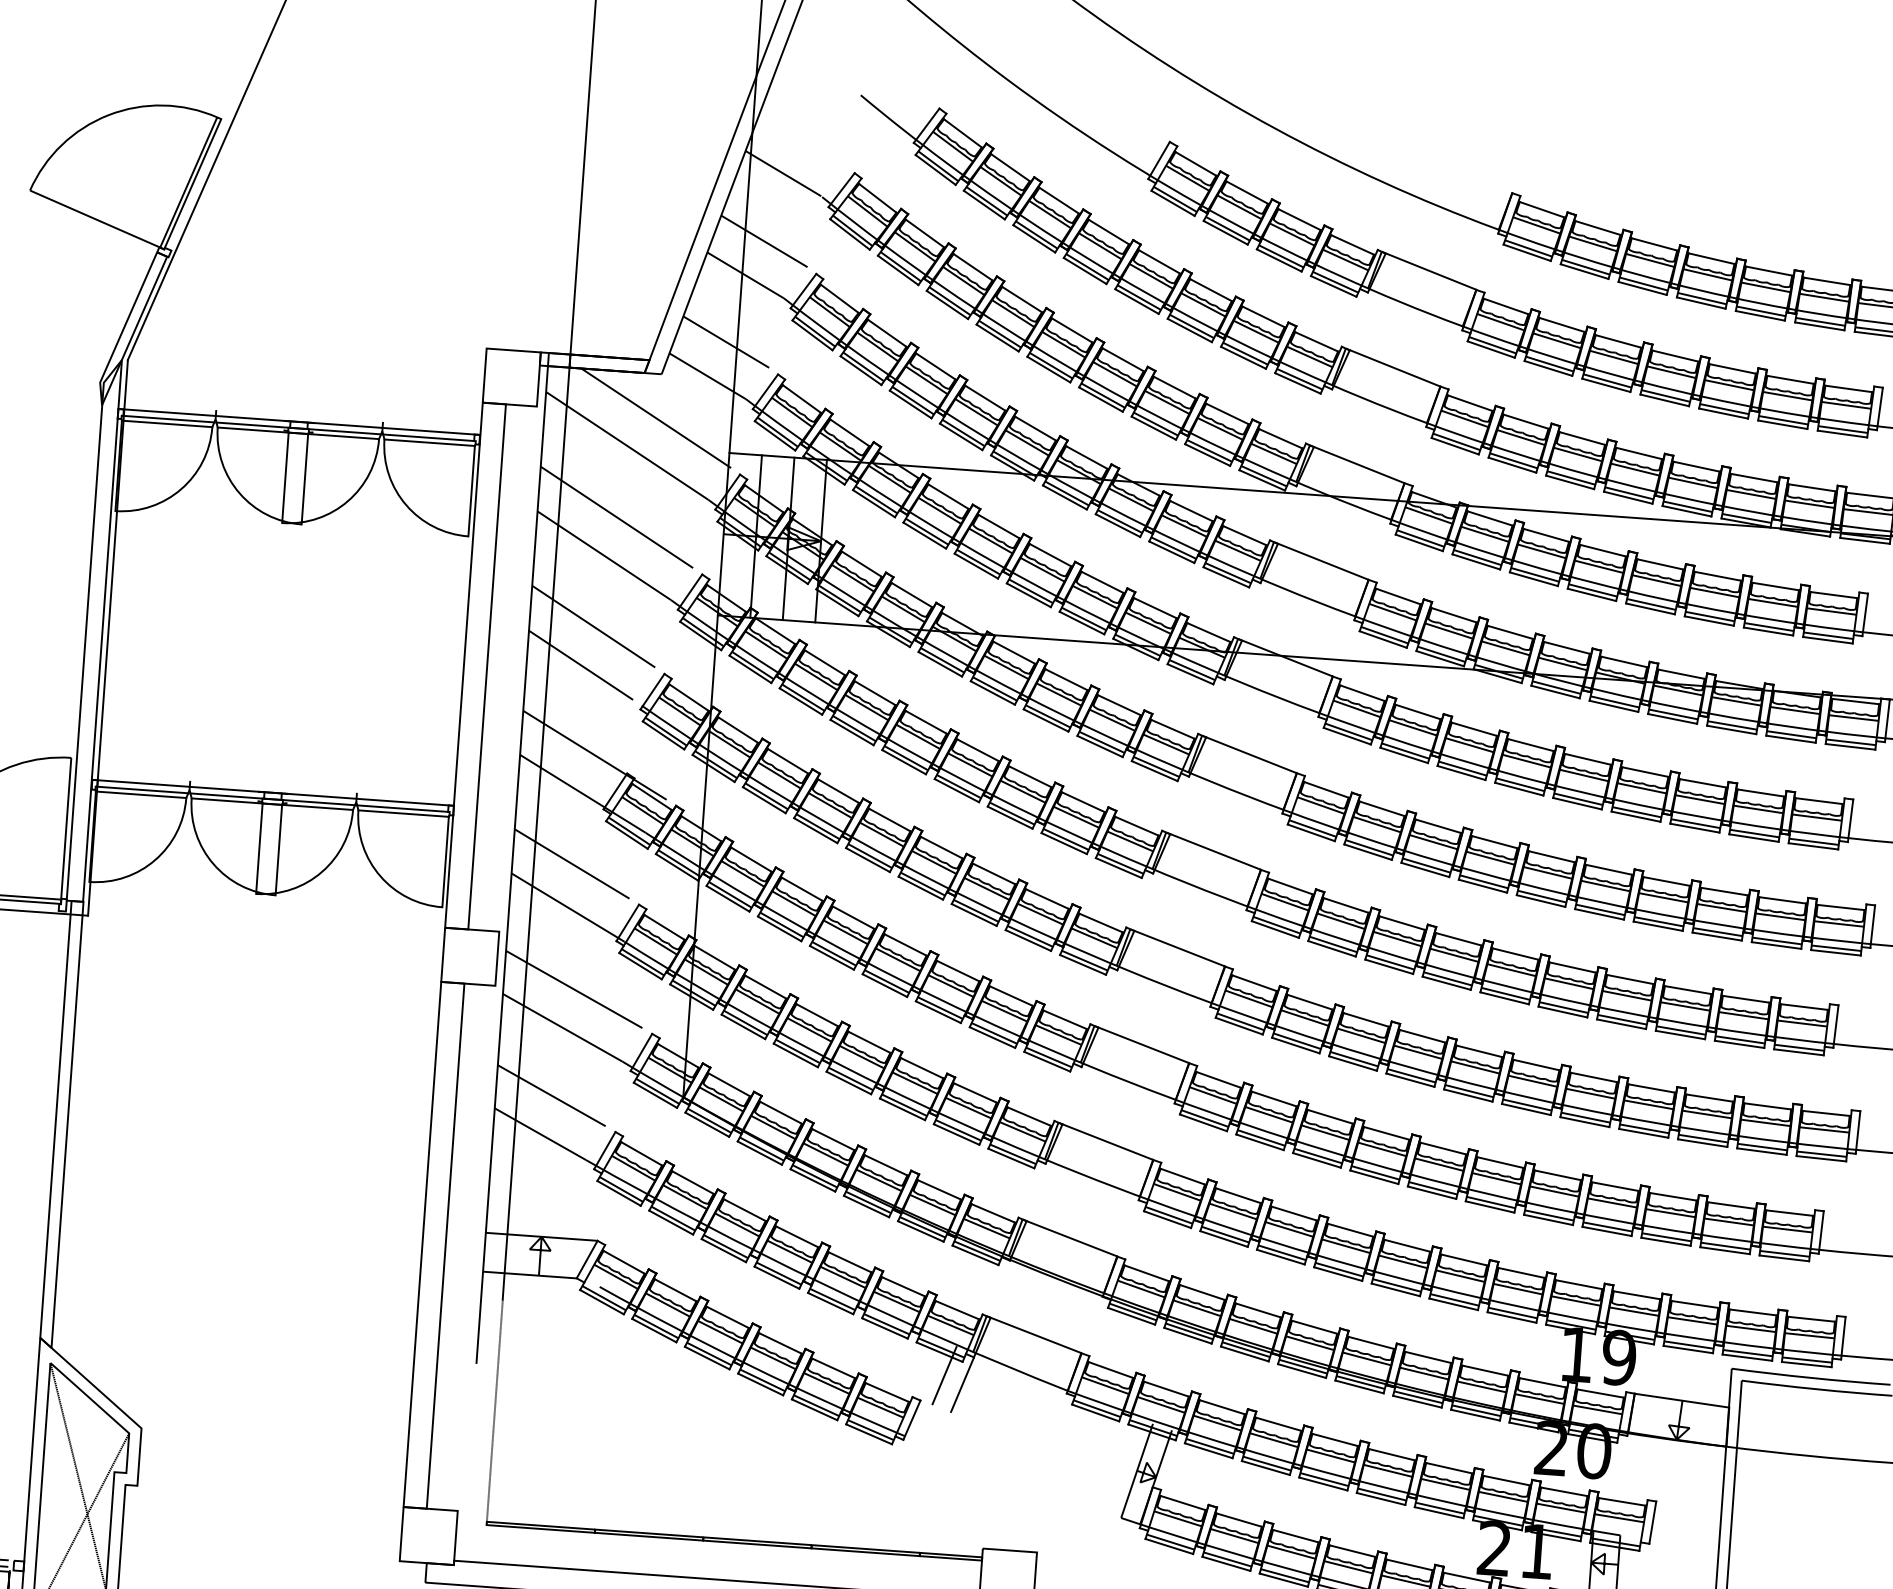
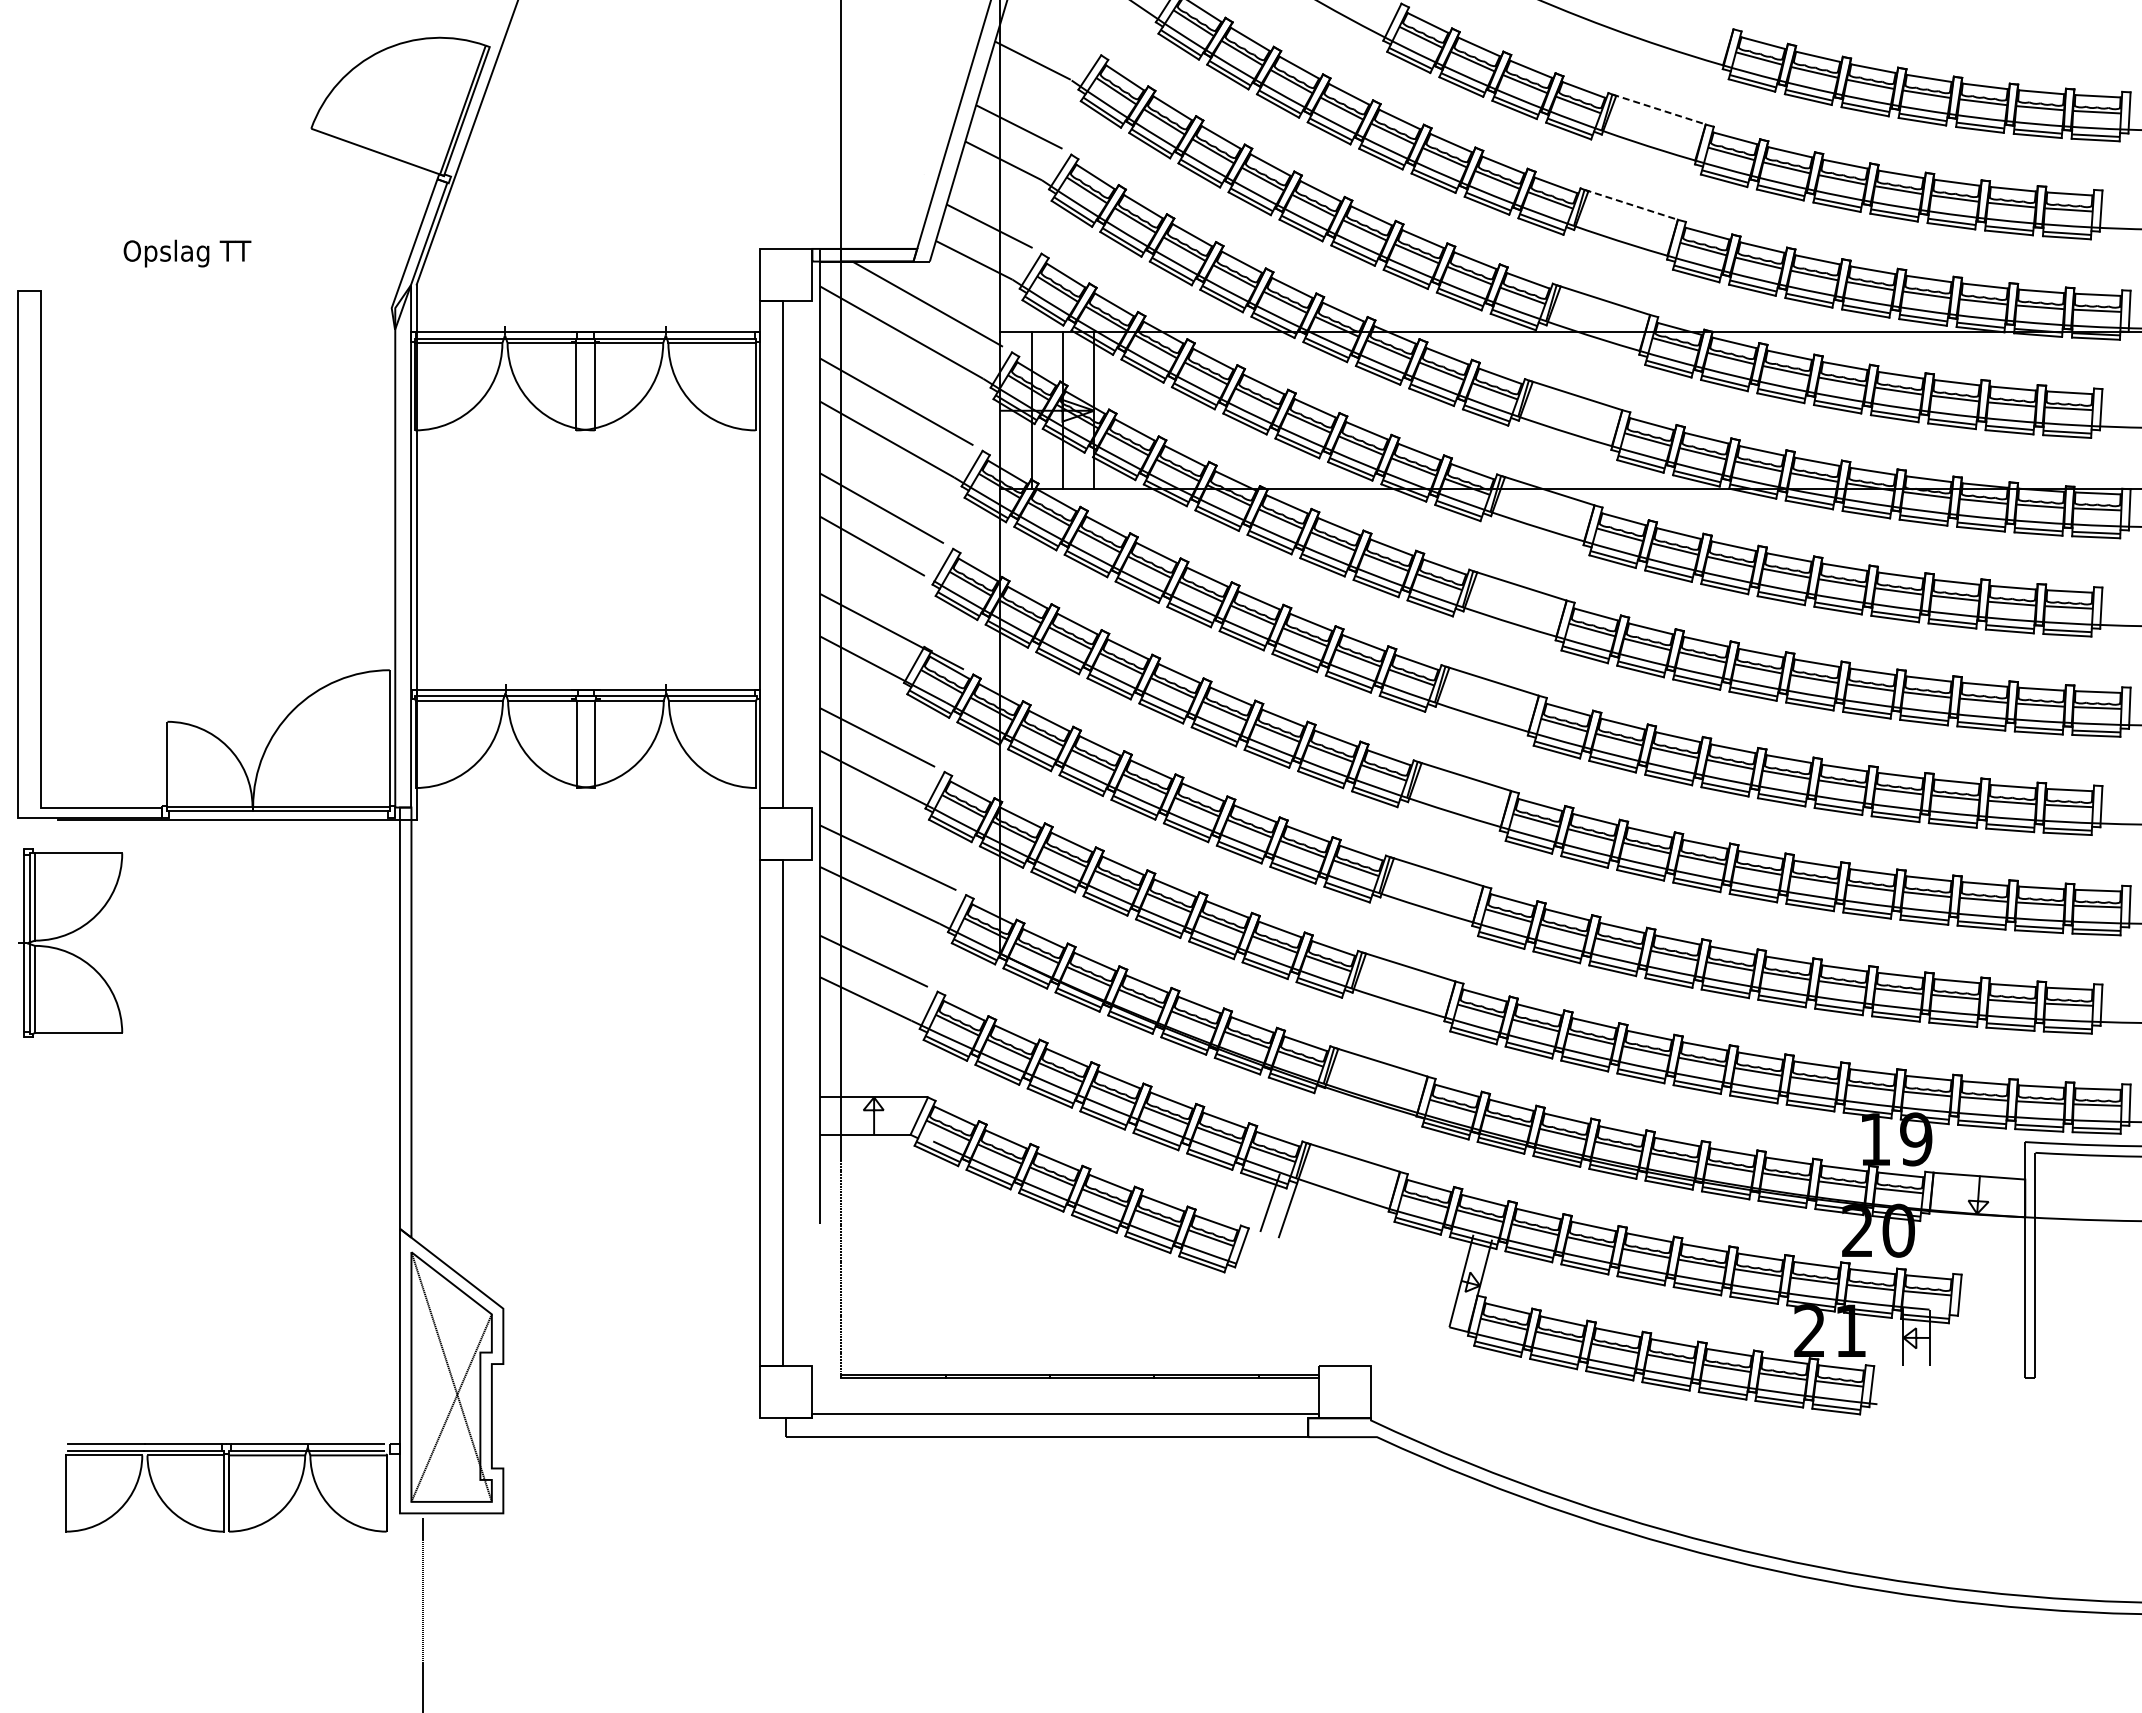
line: (1429, 270) -> (1659, 109), solid -> dashed
line: (1393, 367) -> (1631, 204), solid -> dashed

